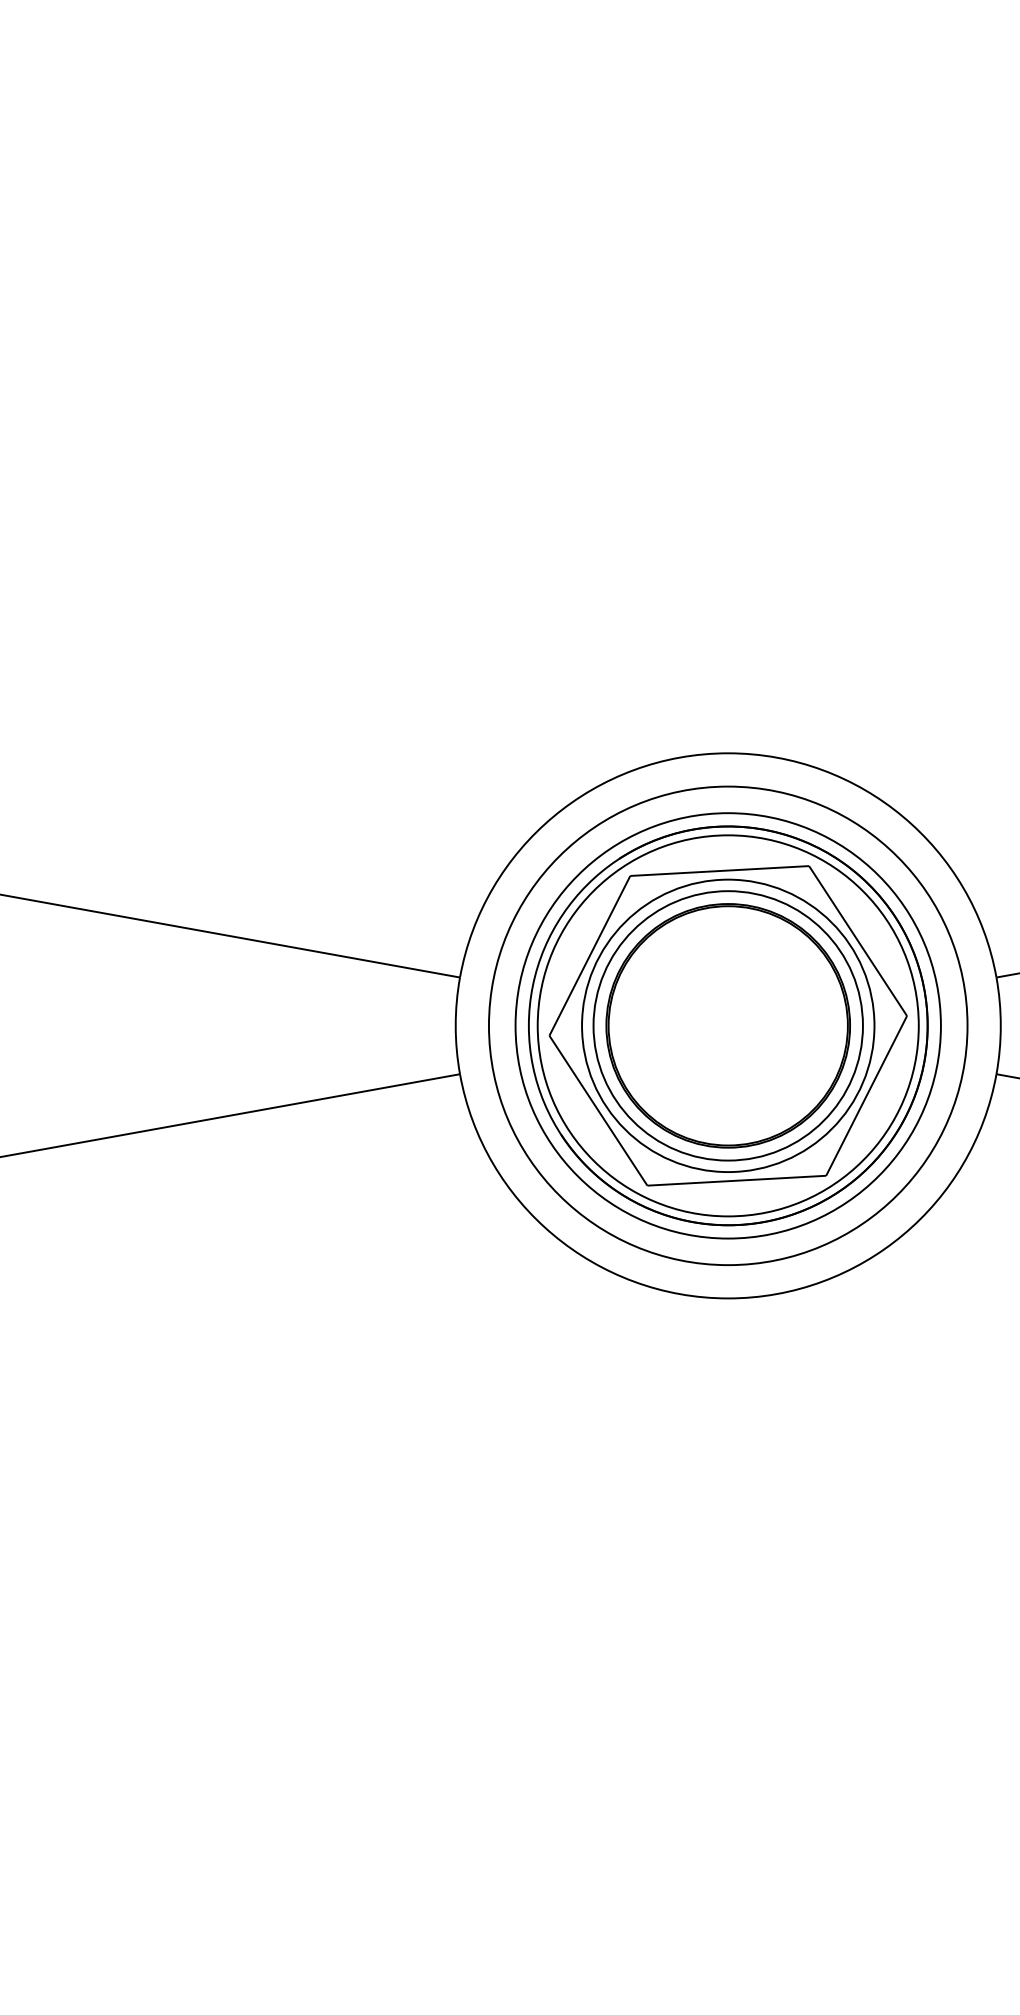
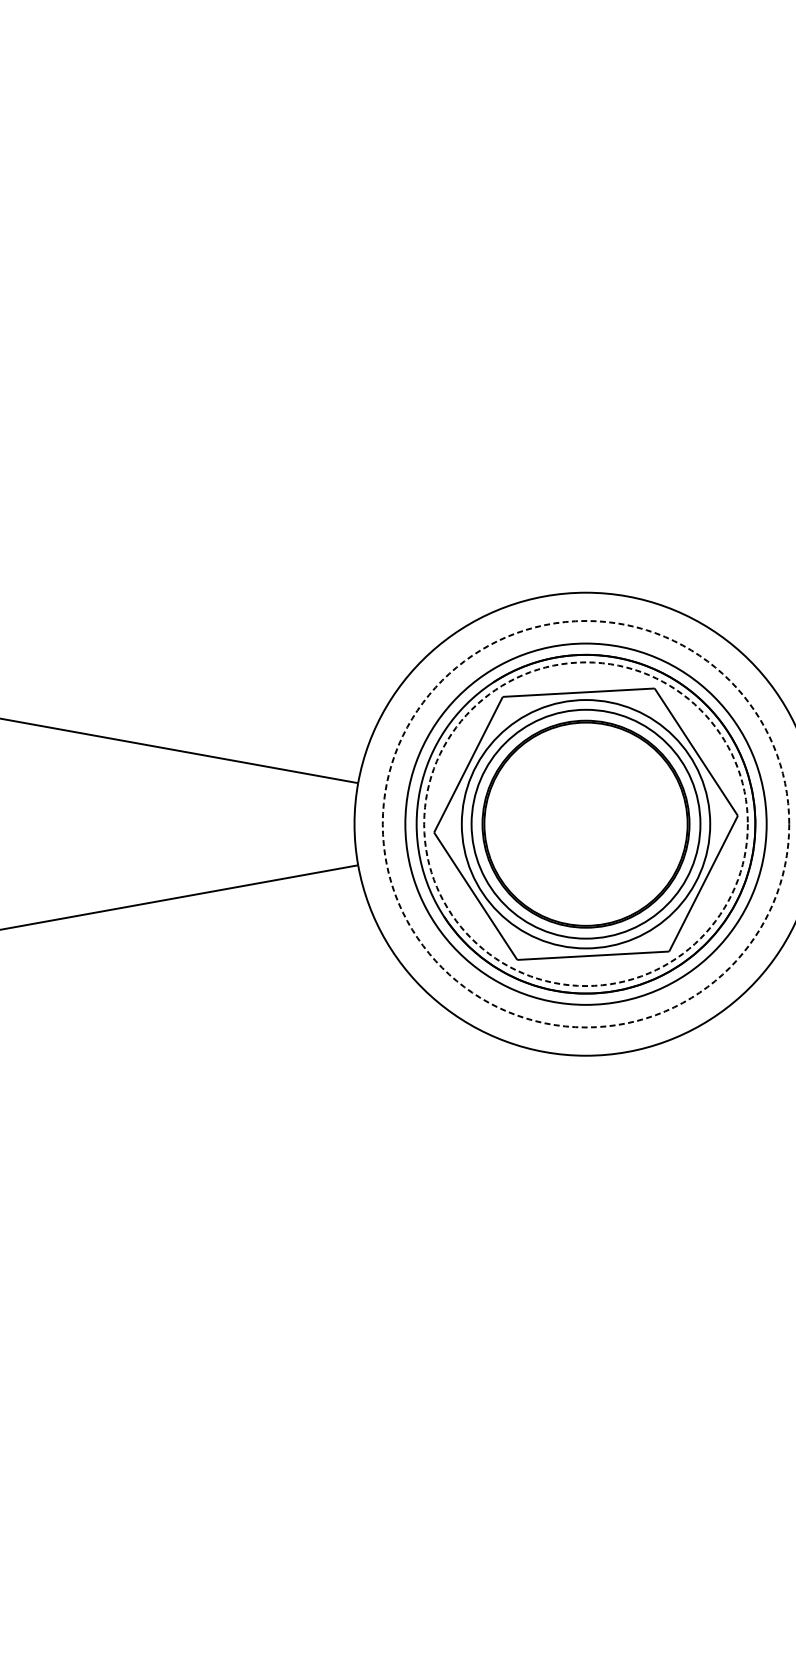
circle: (727, 1025) -> (585, 823), solid -> dashed
circle: (727, 1025) -> (585, 823), solid -> dashed

